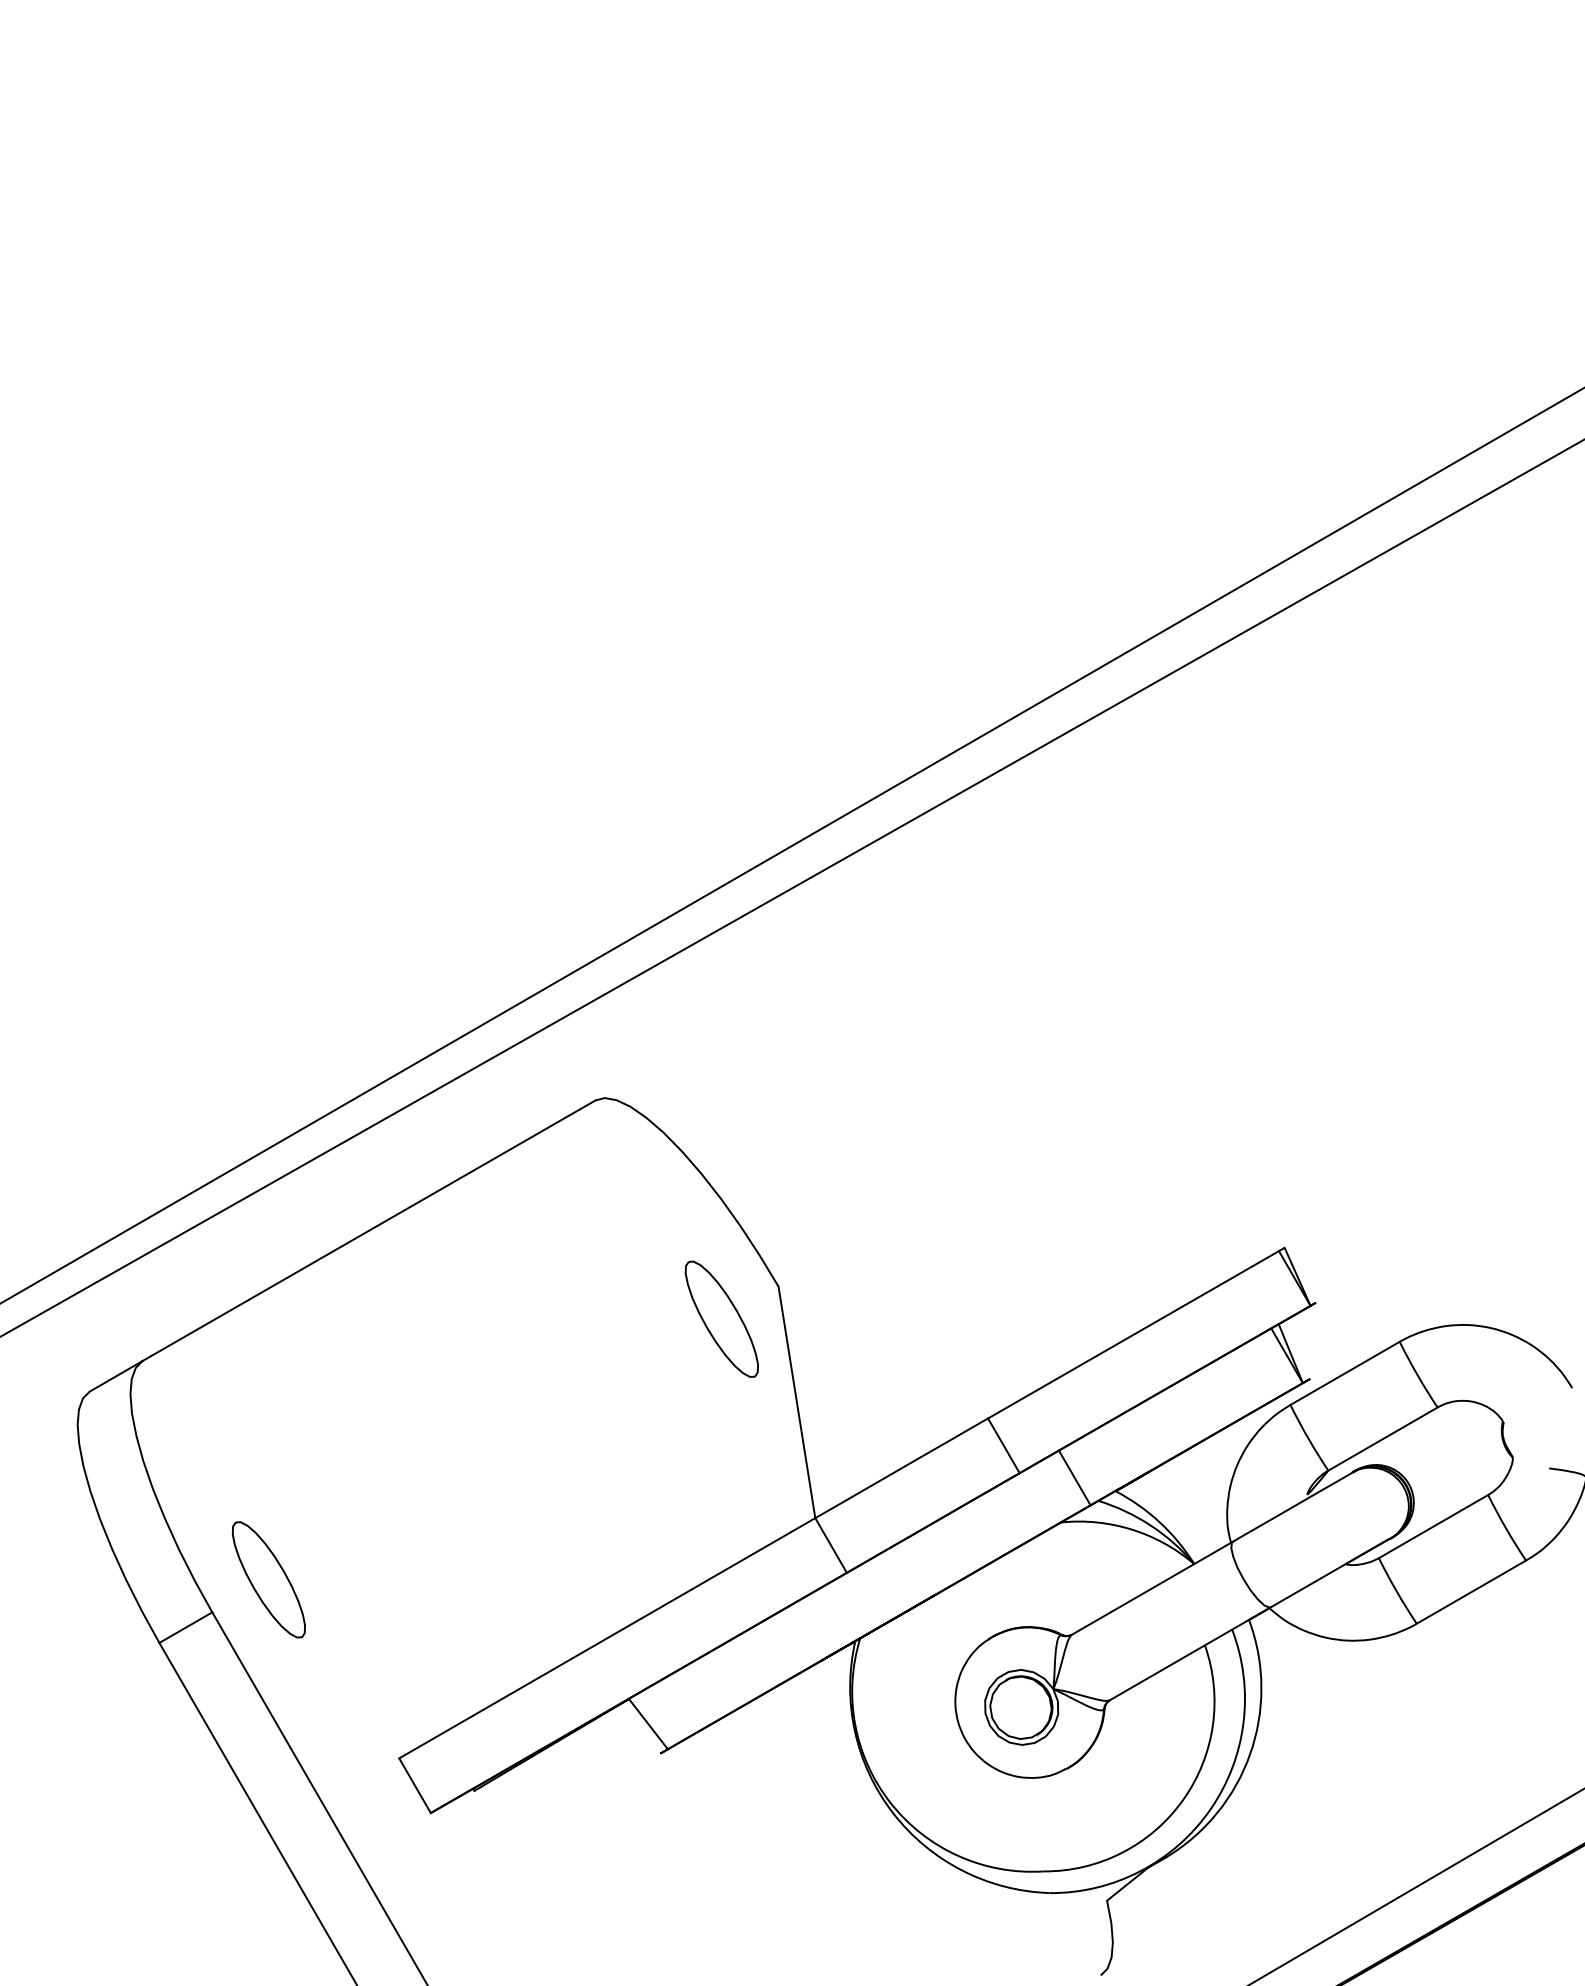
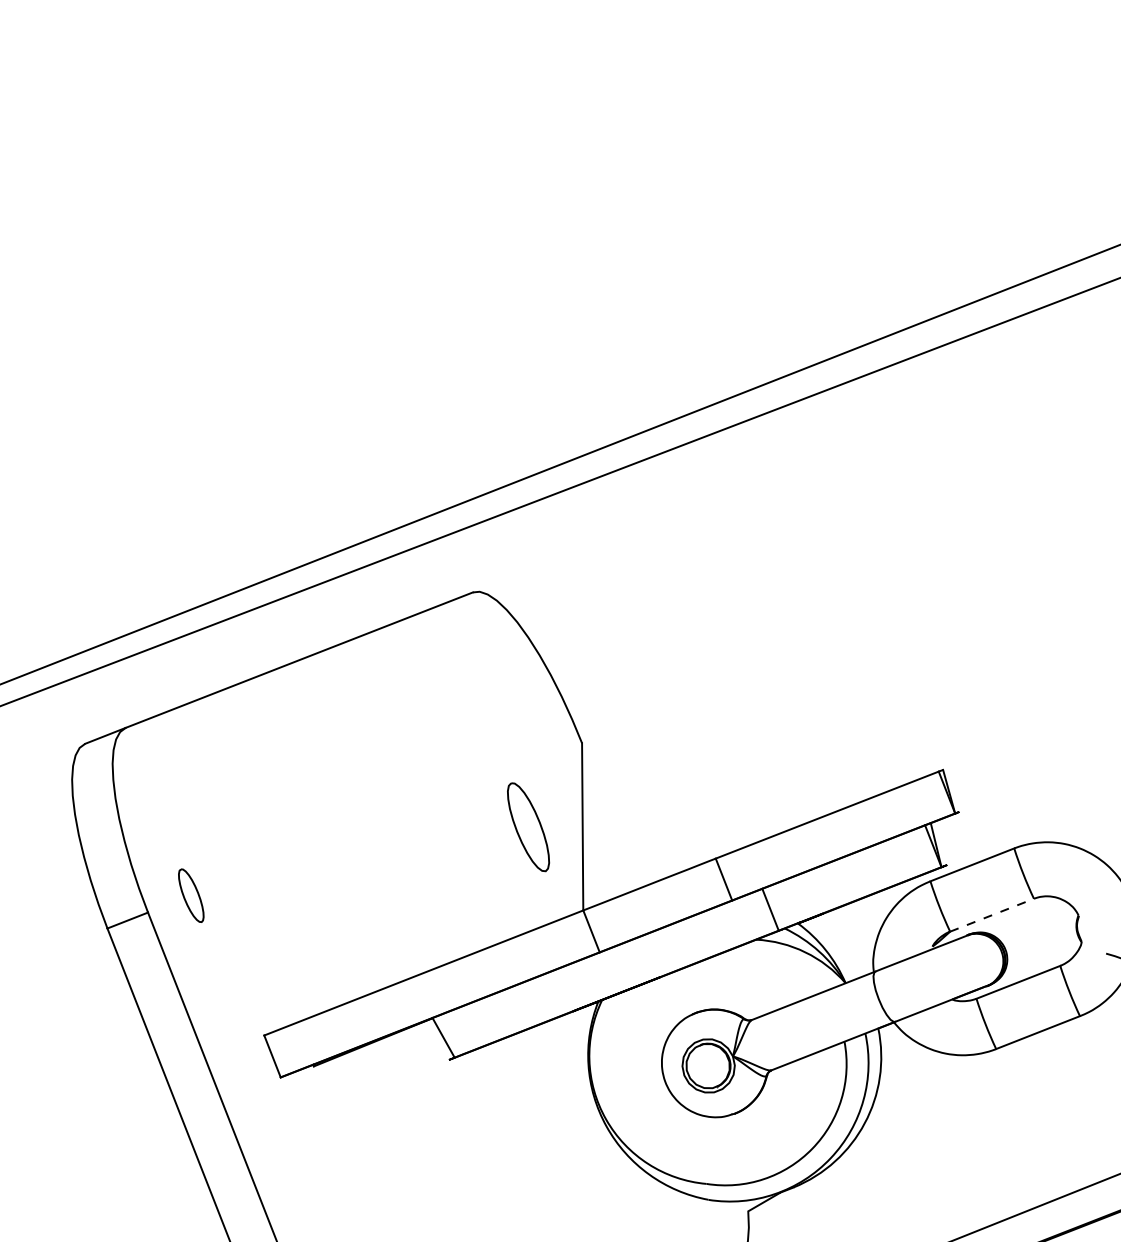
part: (721, 1318) -> (528, 826), moved
line: (1383, 1438) -> (992, 914), solid -> dashed
part: (268, 1579) -> (191, 895), size x0.6

